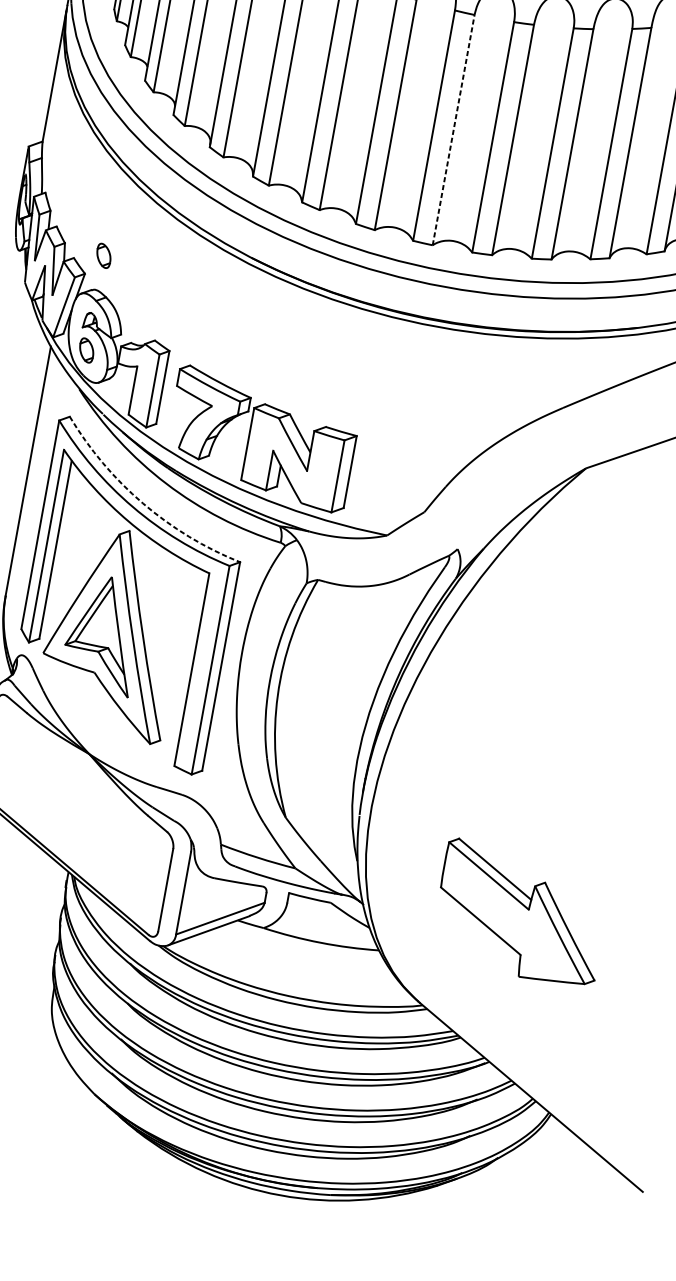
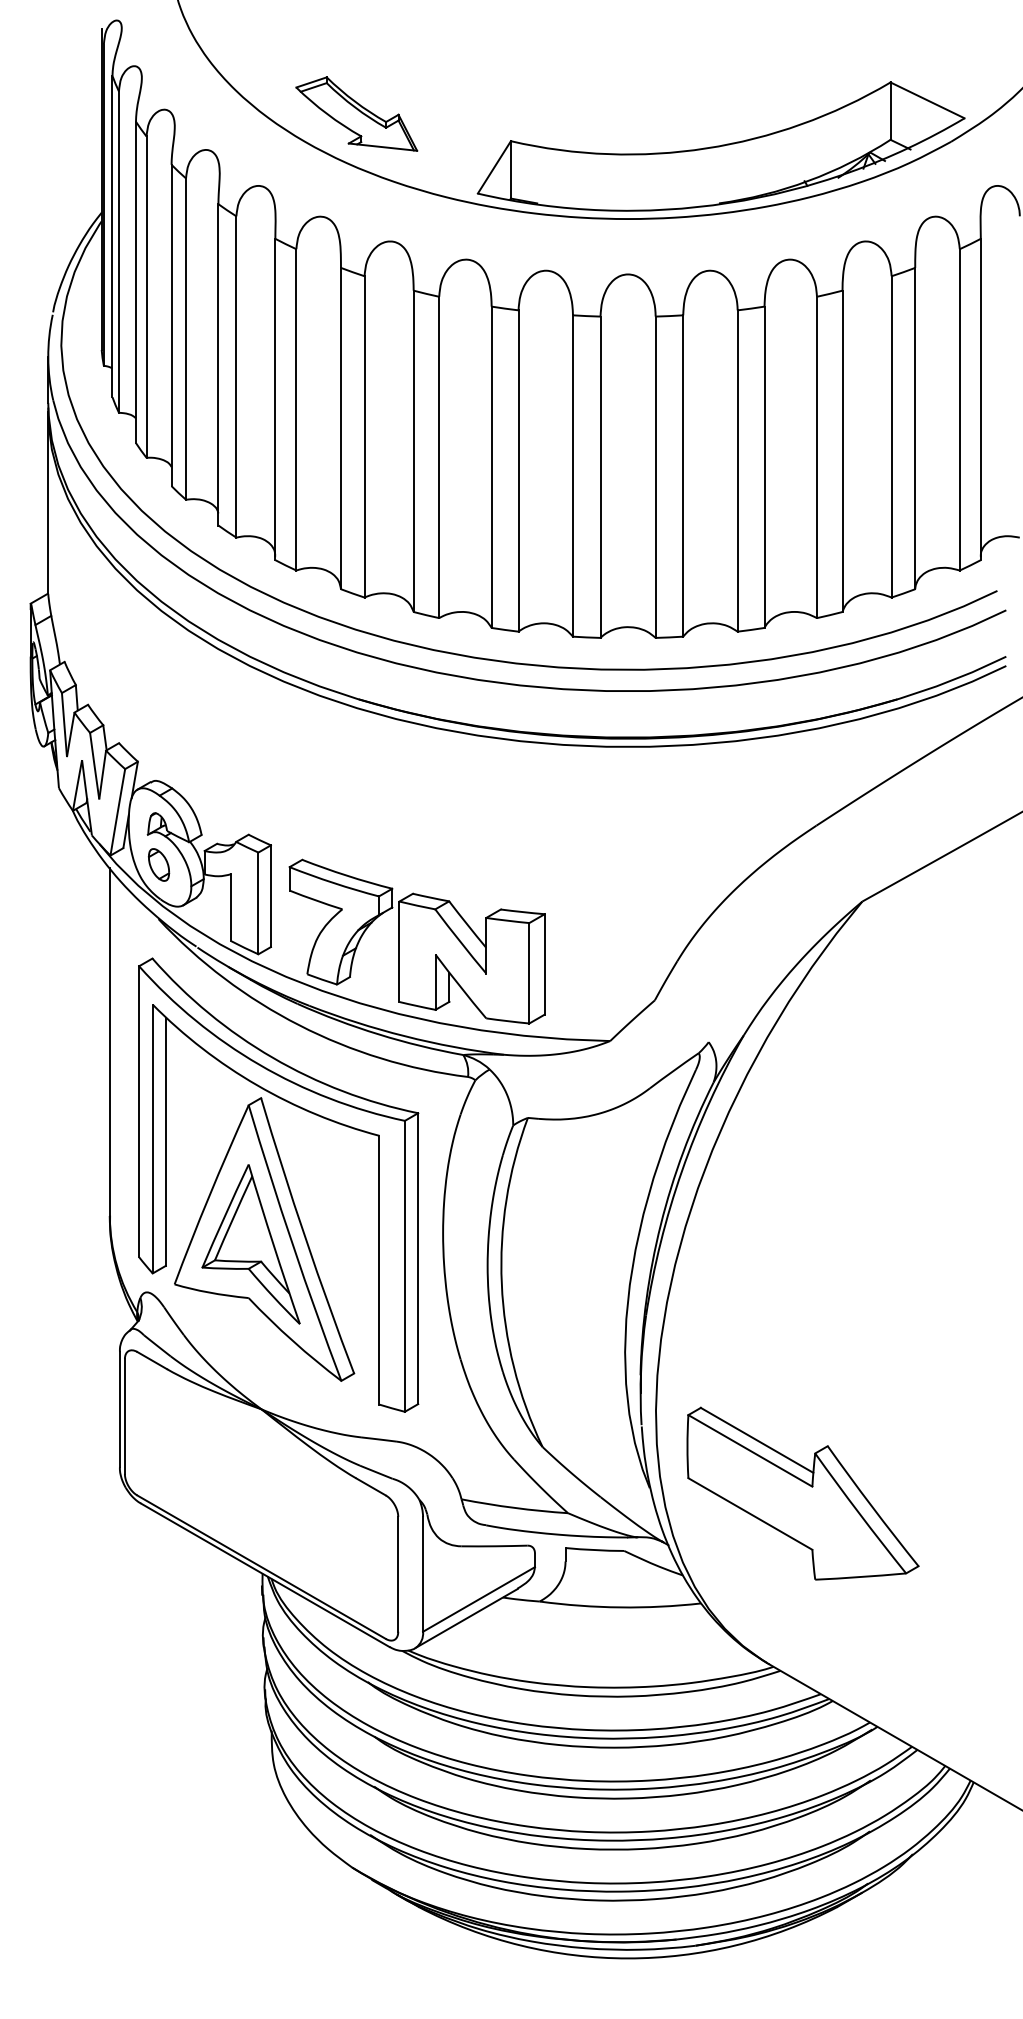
line: (453, 130) -> (600, 477), dashed -> solid
part: (104, 255) -> (159, 732), removed
arc: (142, 503) -> (272, 1057), dashed -> solid
part: (520, 913) -> (802, 1493), moved

